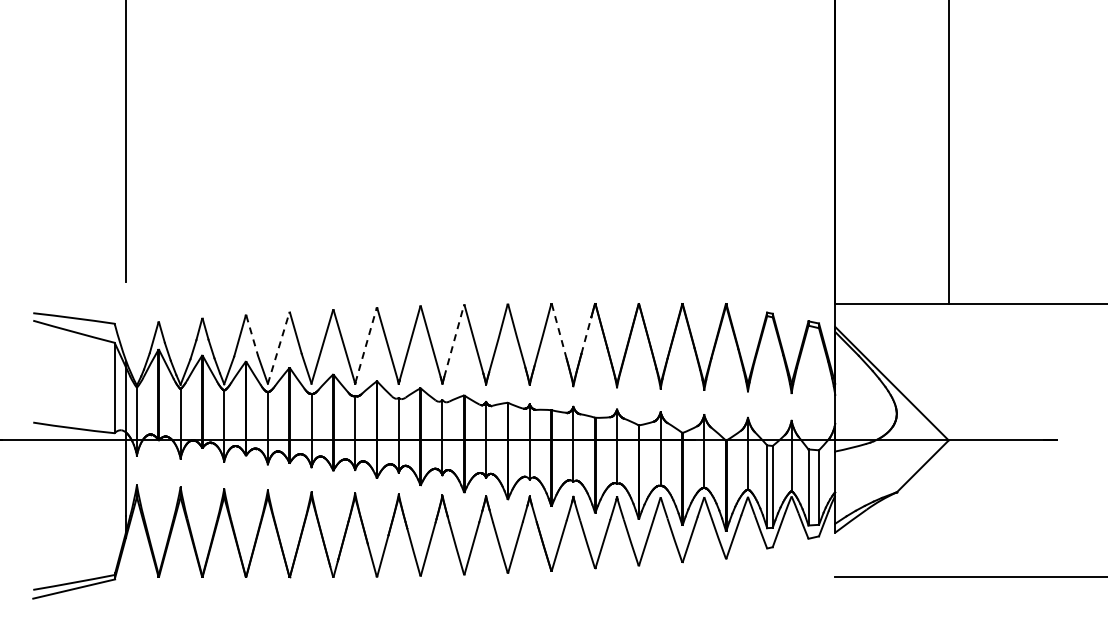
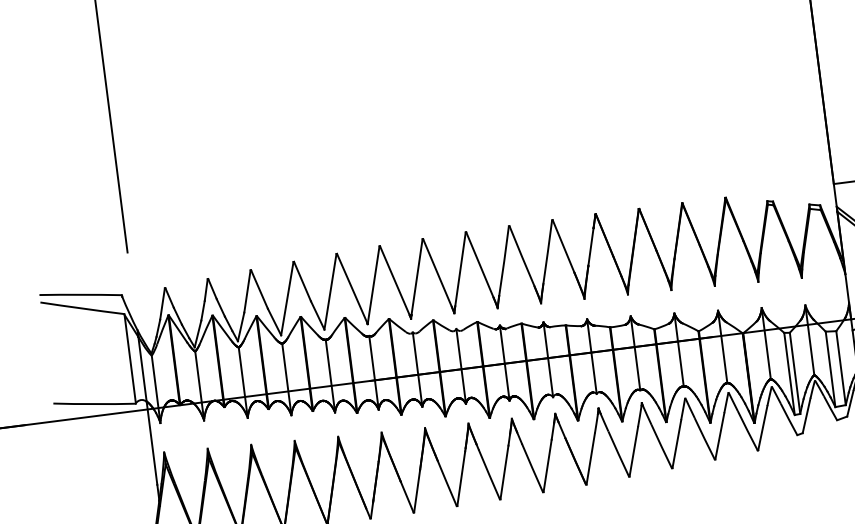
line: (559, 332) -> (563, 247), dashed -> solid
line: (586, 335) -> (591, 246), dashed -> solid
line: (252, 336) -> (259, 290), dashed -> solid
line: (454, 340) -> (460, 268), dashed -> solid
line: (366, 345) -> (374, 284), dashed -> solid
line: (278, 347) -> (287, 297), dashed -> solid

